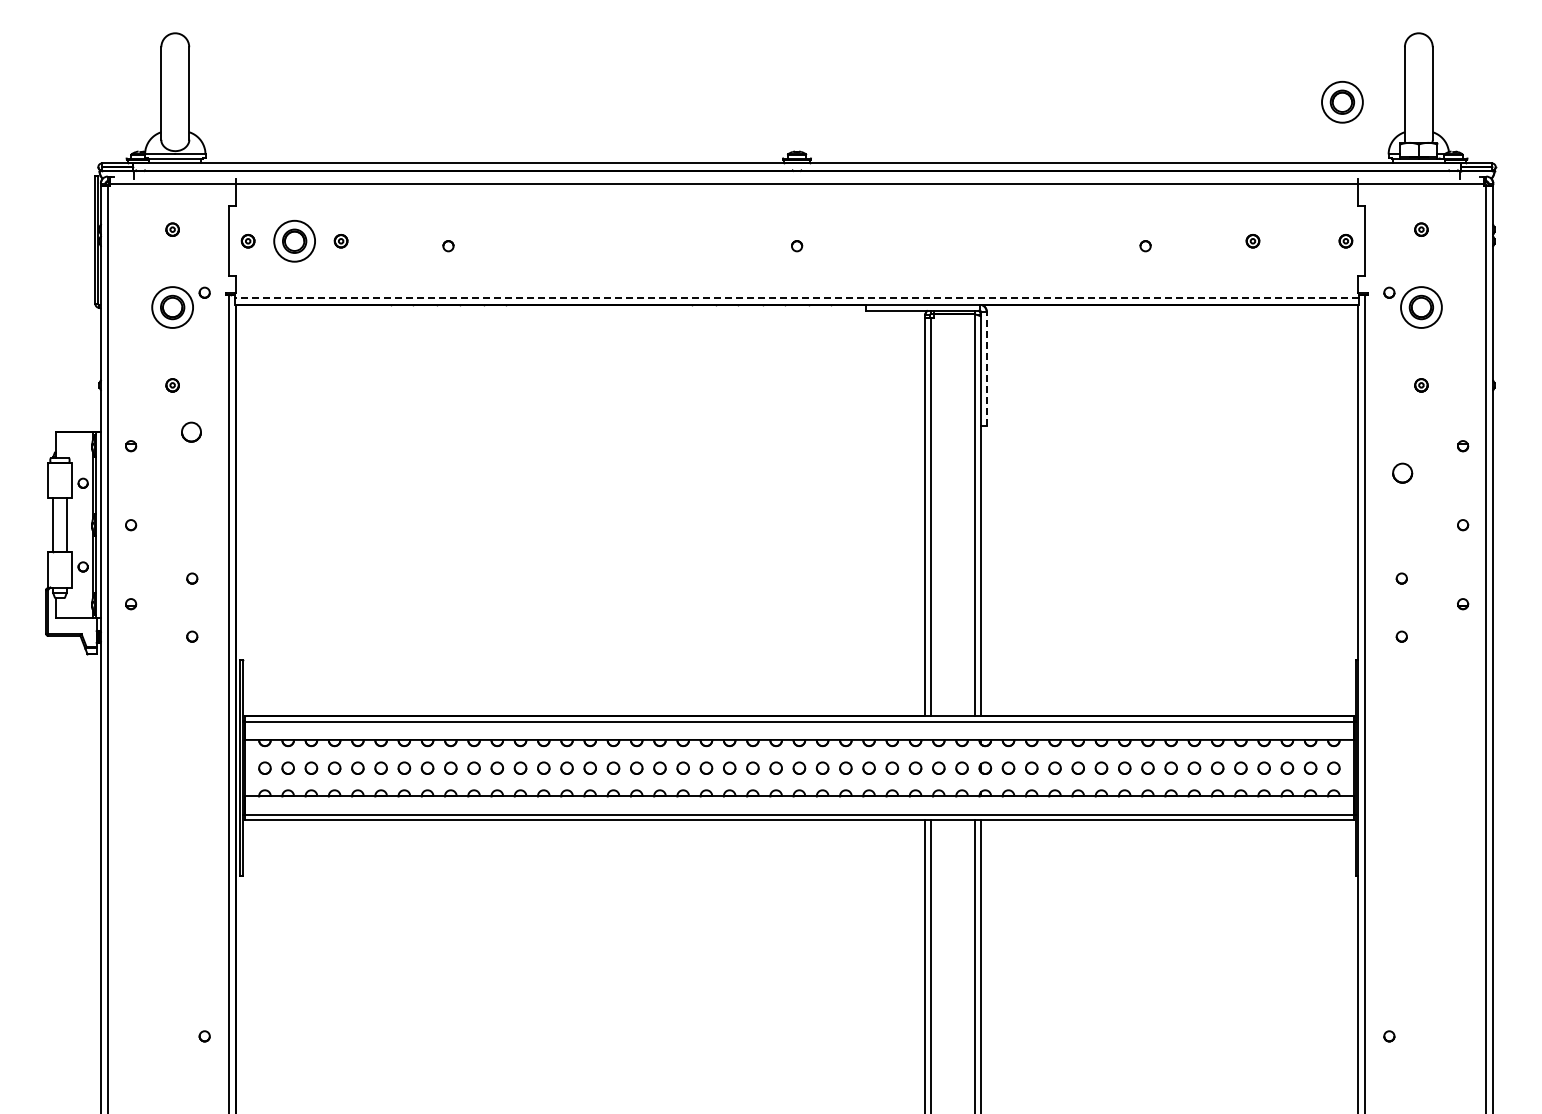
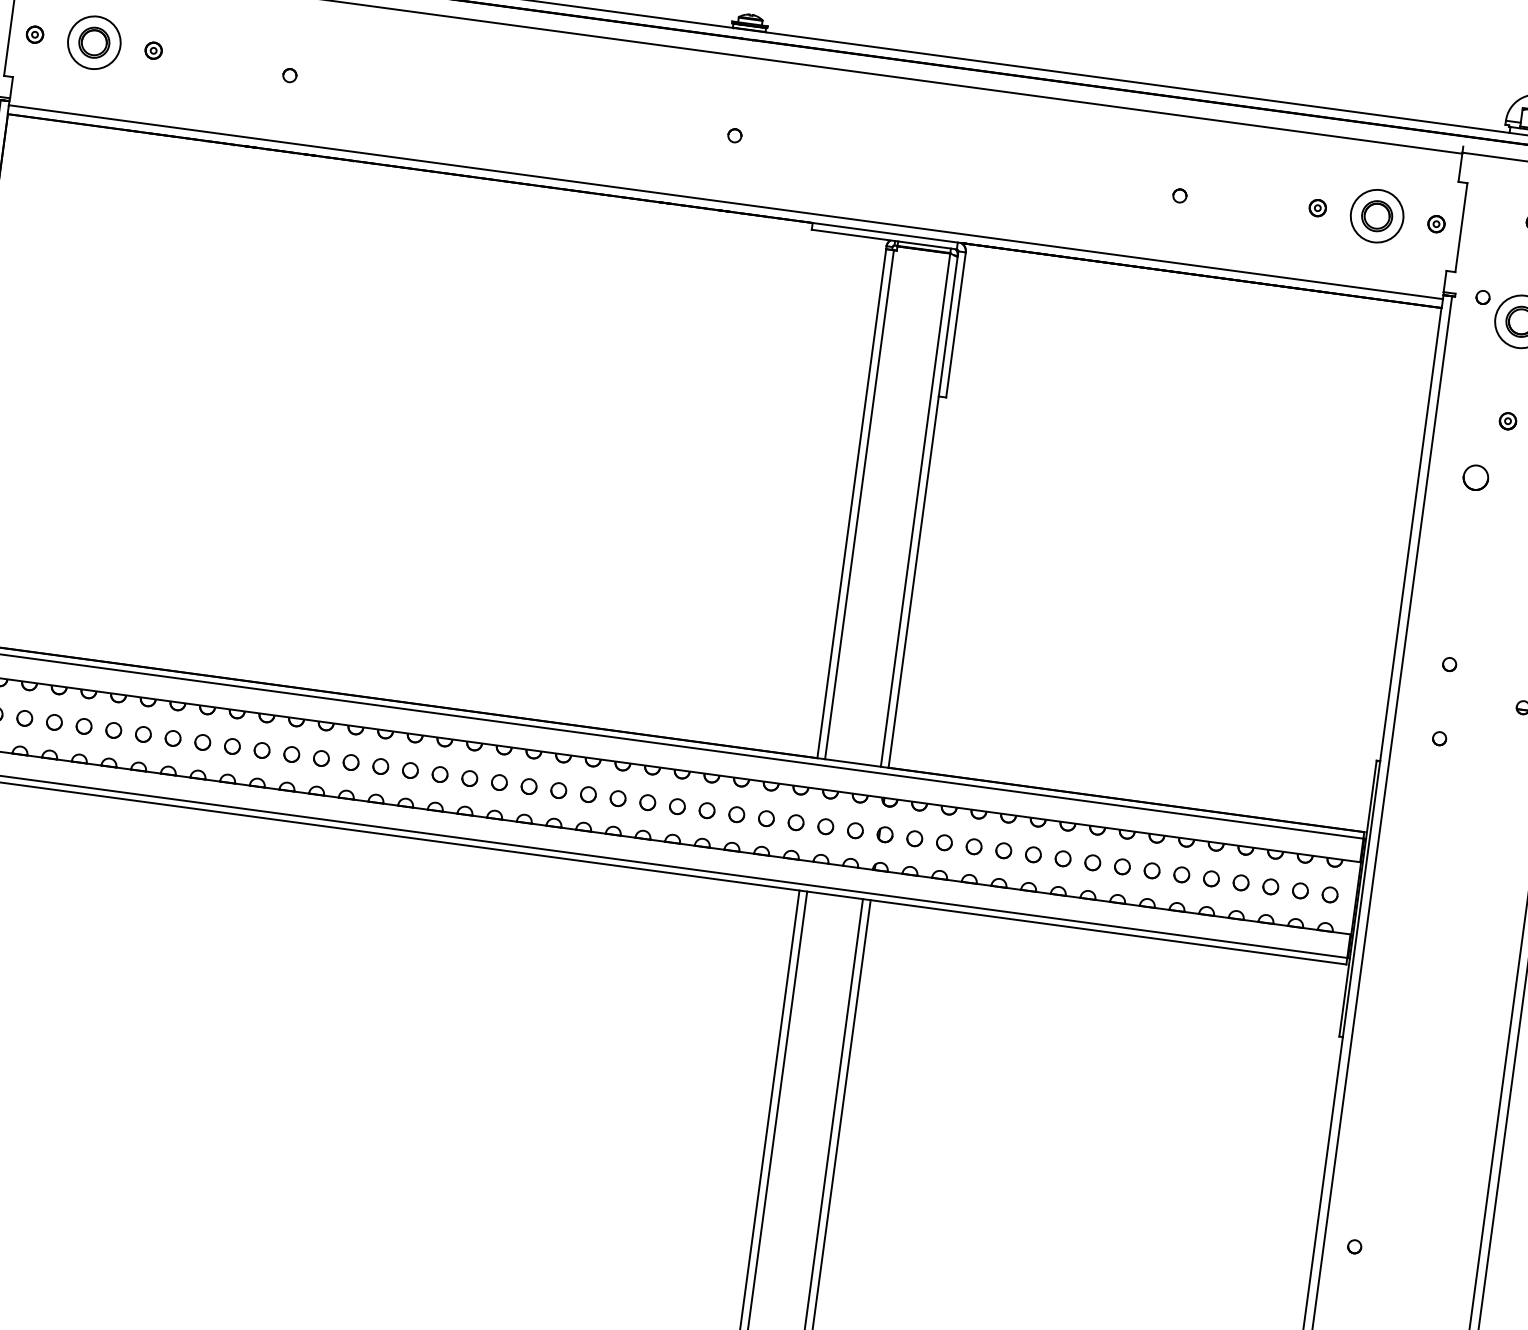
part: (1342, 101) -> (1377, 215), moved
line: (797, 298) -> (726, 202), dashed -> solid
line: (986, 368) -> (955, 324), dashed -> solid
circle: (1402, 472) -> (1475, 476), moved

